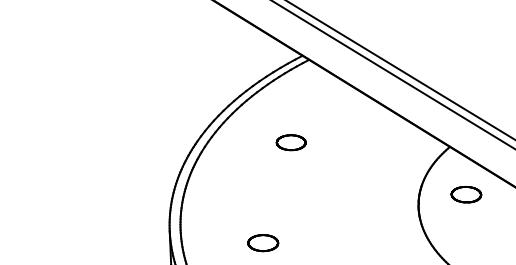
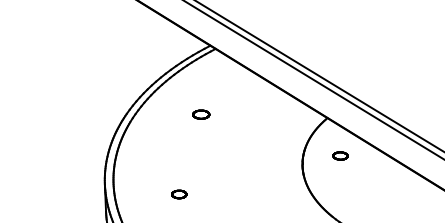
part: (290, 142) -> (200, 114), size x0.7
part: (466, 193) -> (340, 155), size x0.6
part: (263, 243) -> (179, 194), size x0.6

